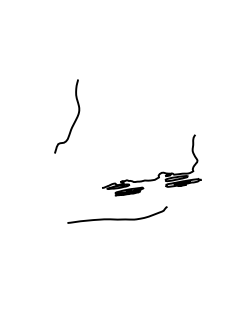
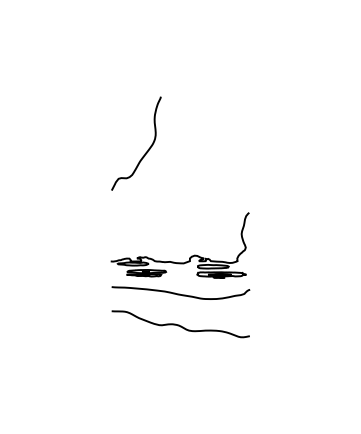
part: (158, 174) -> (190, 256), moved
curve: (121, 241) -> (179, 324), added

